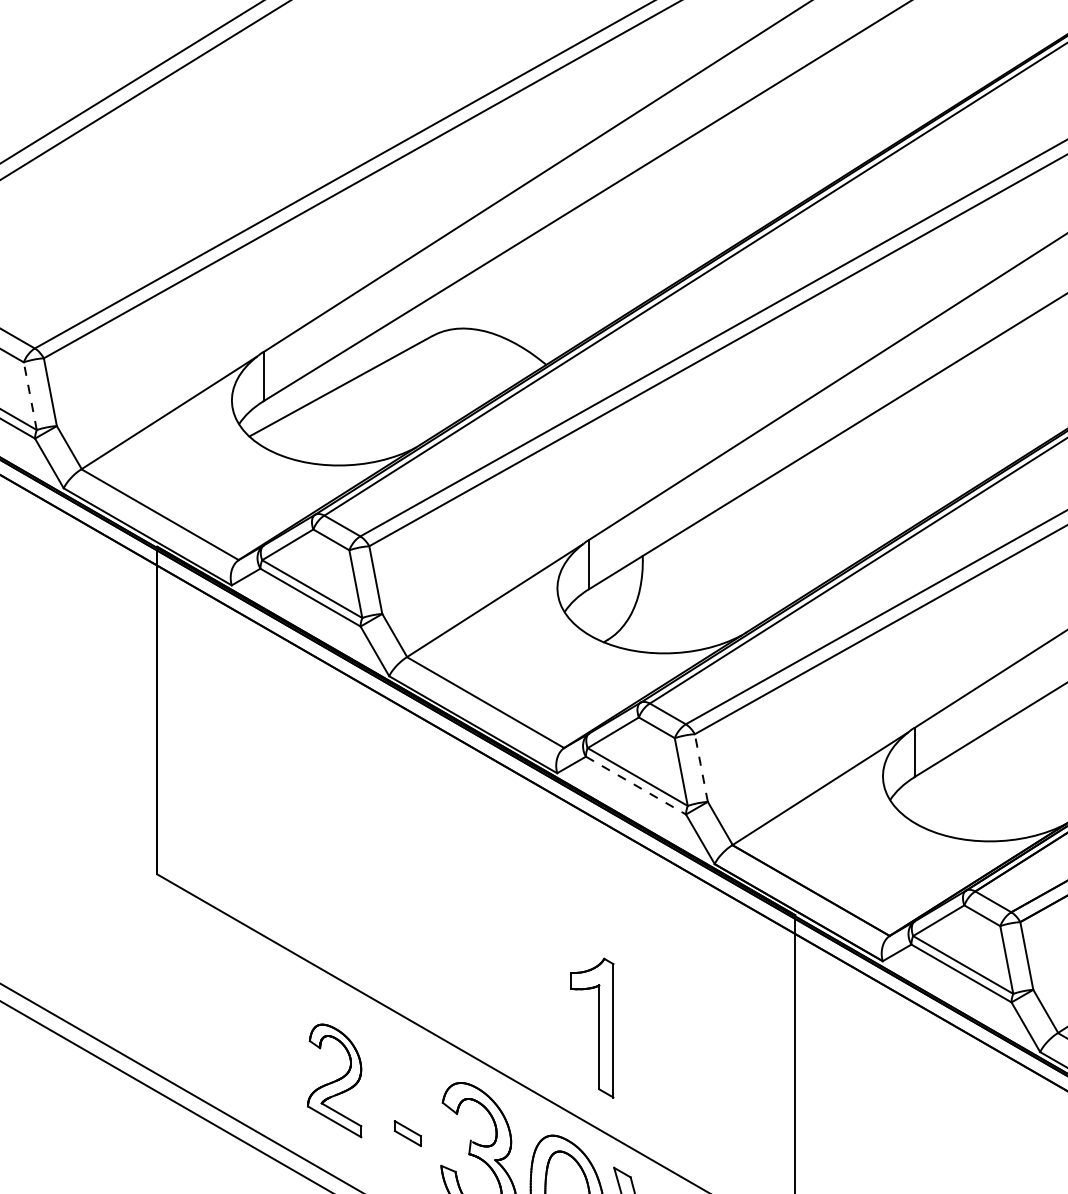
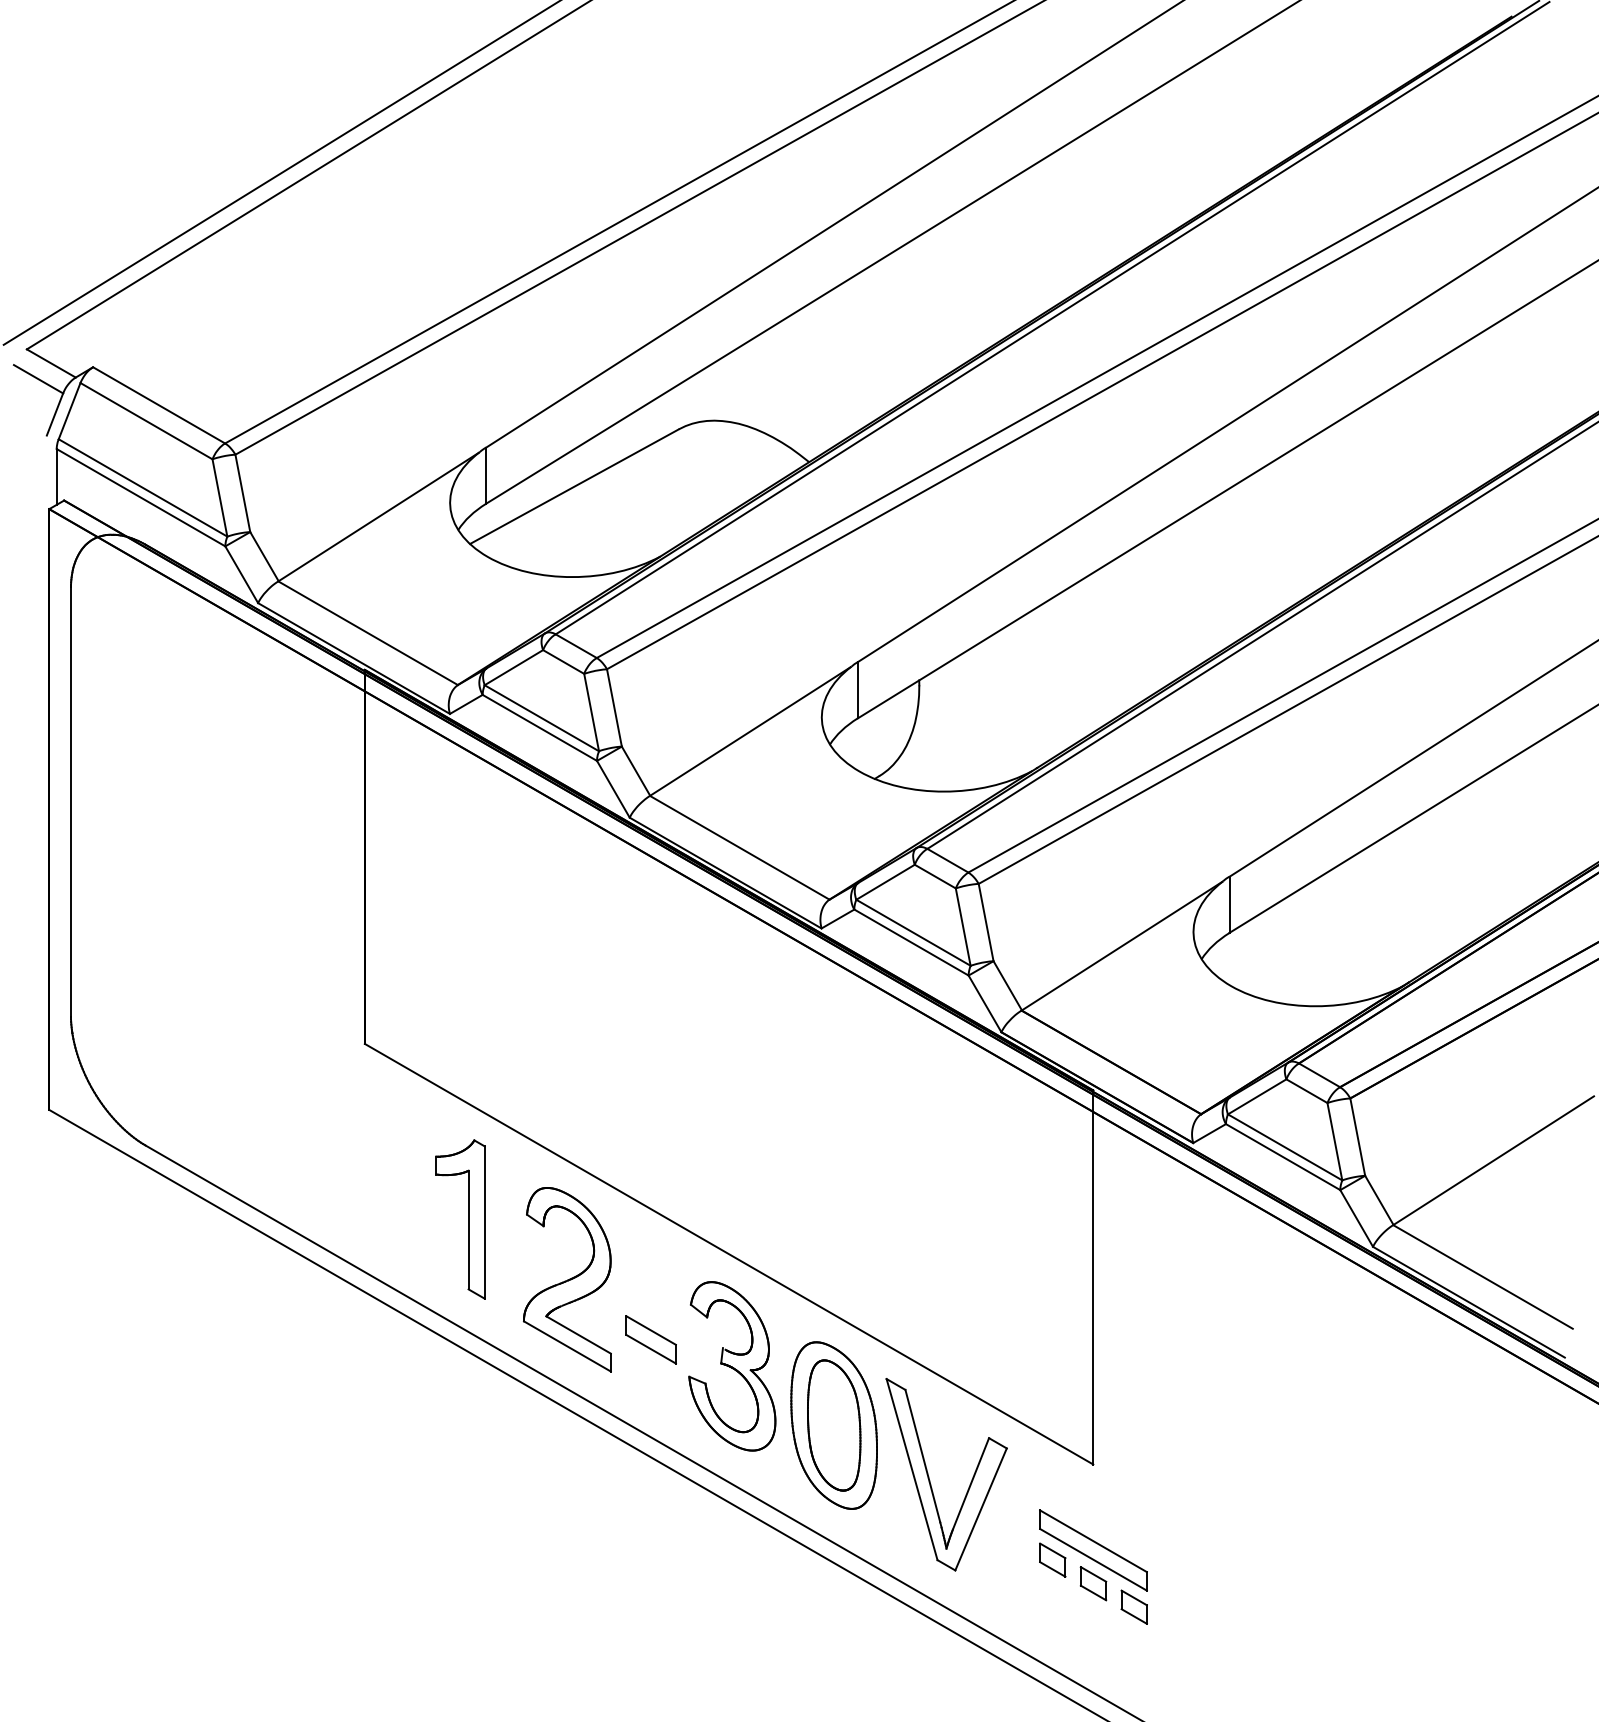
line: (29, 395) -> (219, 497), dashed -> solid
line: (701, 768) -> (986, 922), dashed -> solid
line: (635, 785) -> (911, 942), dashed -> solid
part: (599, 1028) -> (468, 1219), moved
part: (334, 1080) -> (567, 1279), size x1.43
part: (407, 1133) -> (650, 1339), size x1.67

